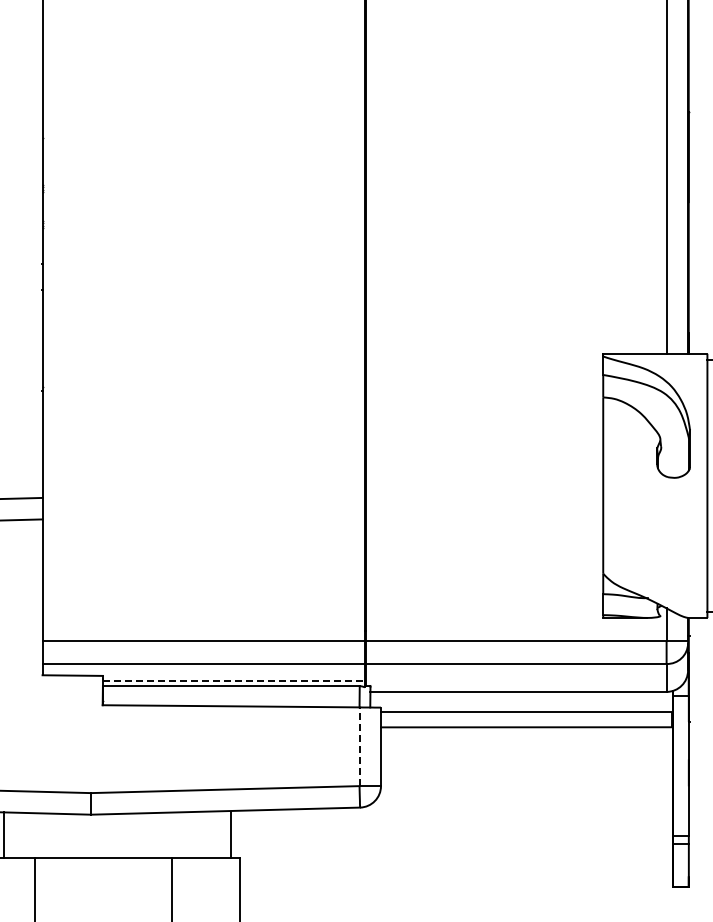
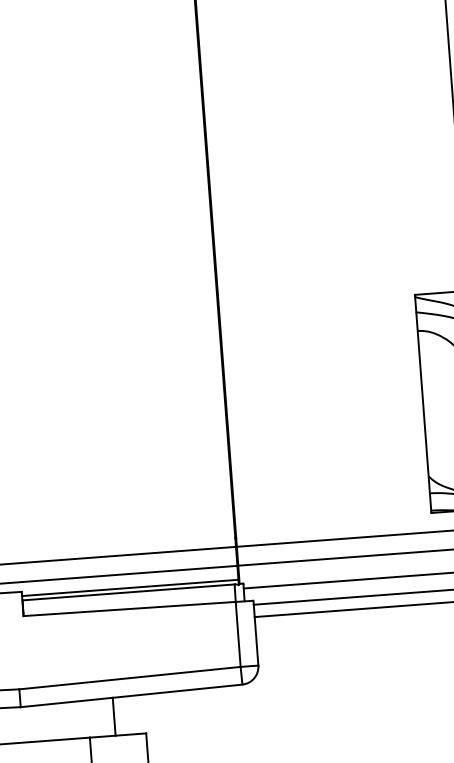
line: (234, 680) -> (130, 587), dashed -> solid
line: (359, 746) -> (238, 634), dashed -> solid
line: (230, 834) -> (113, 716), moved

